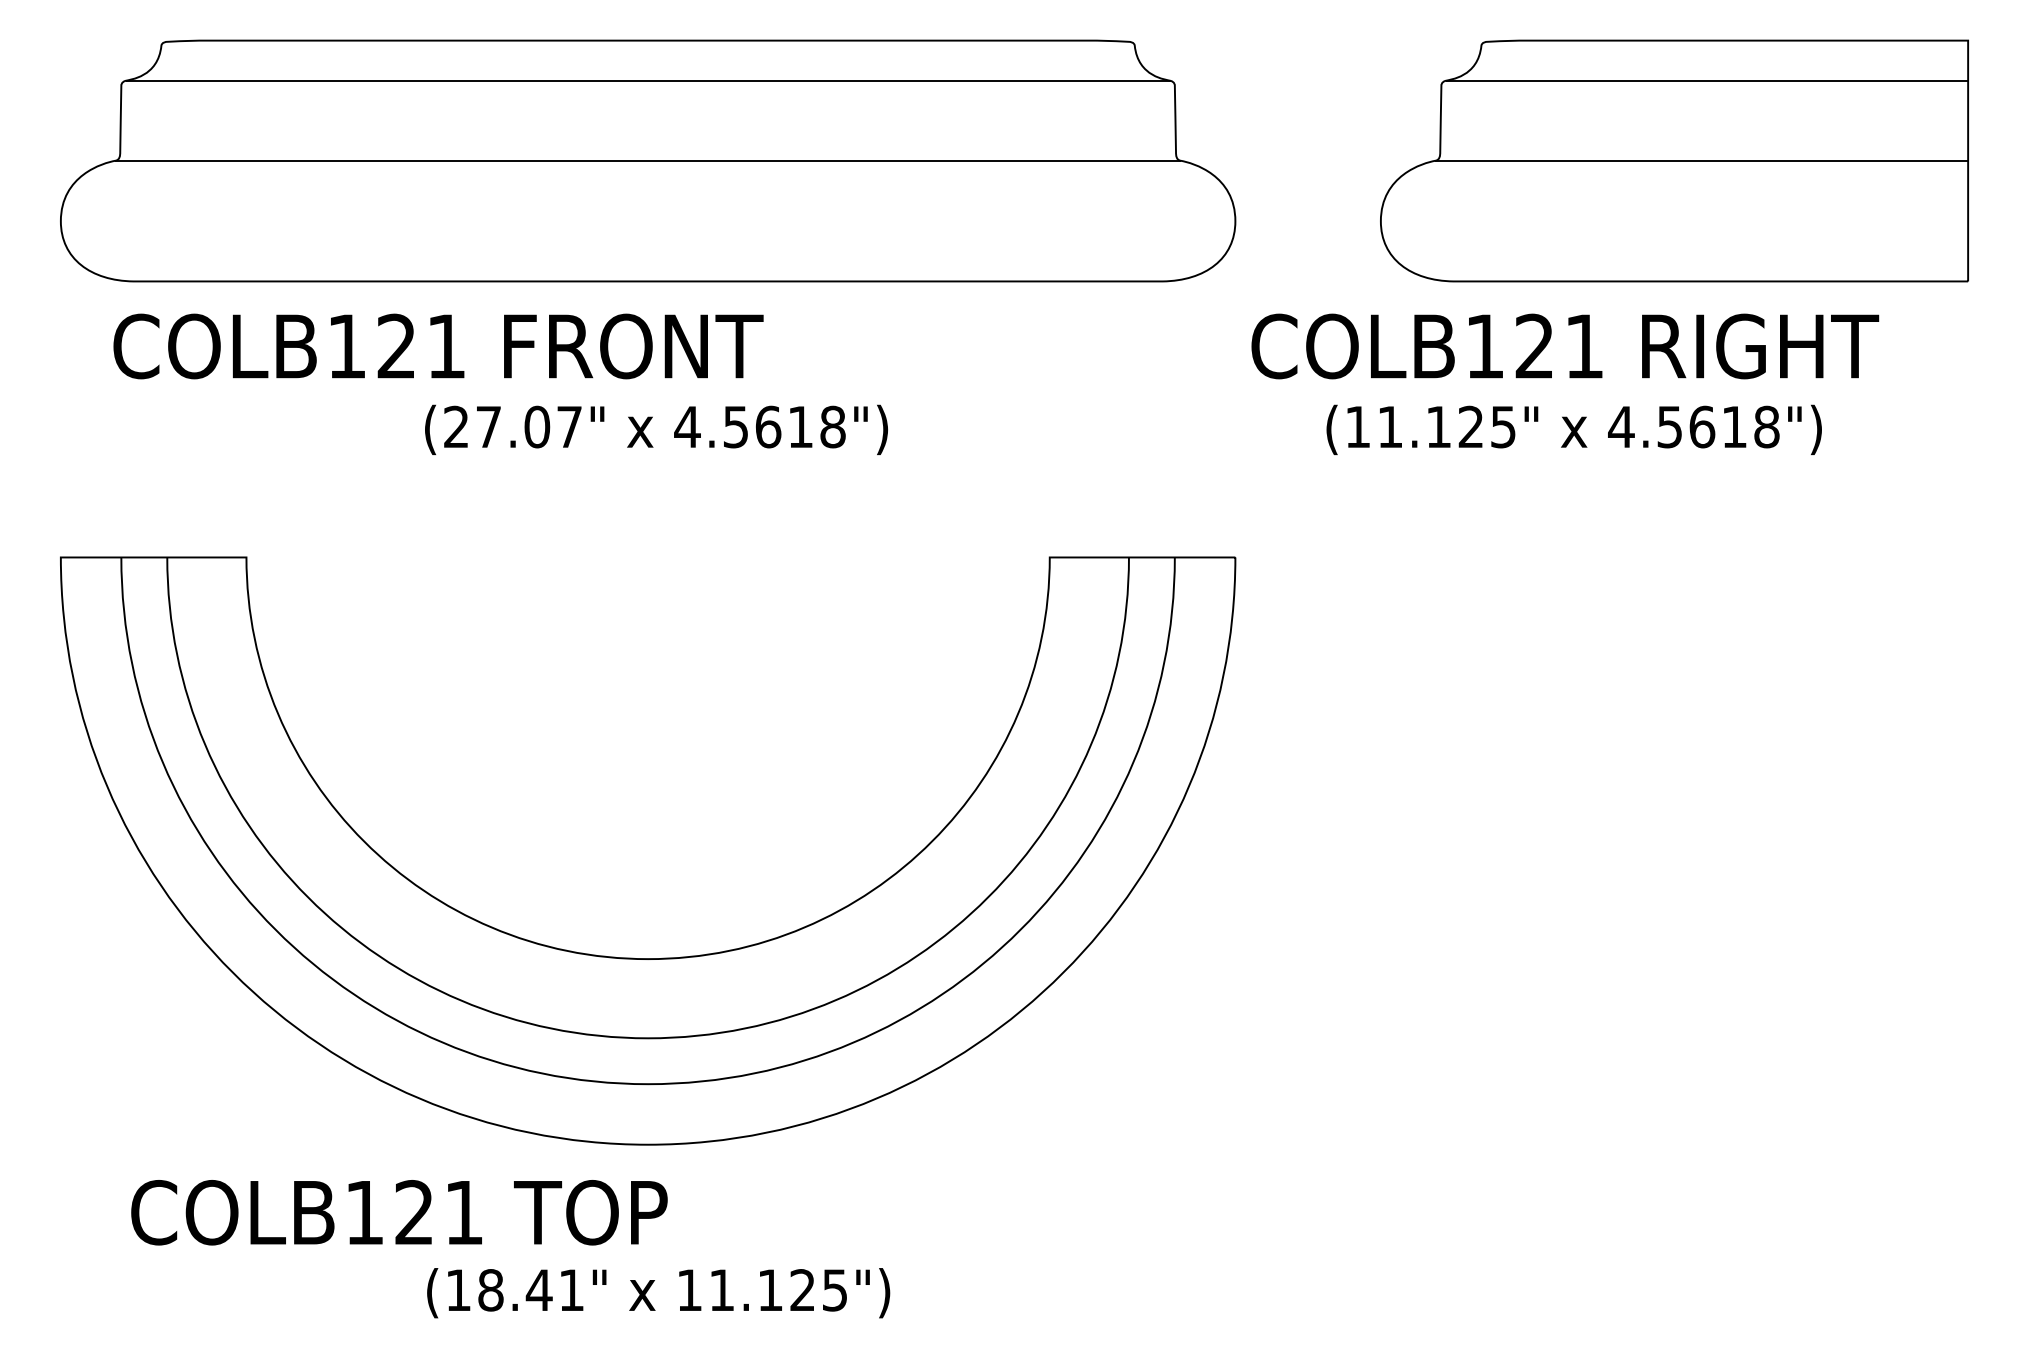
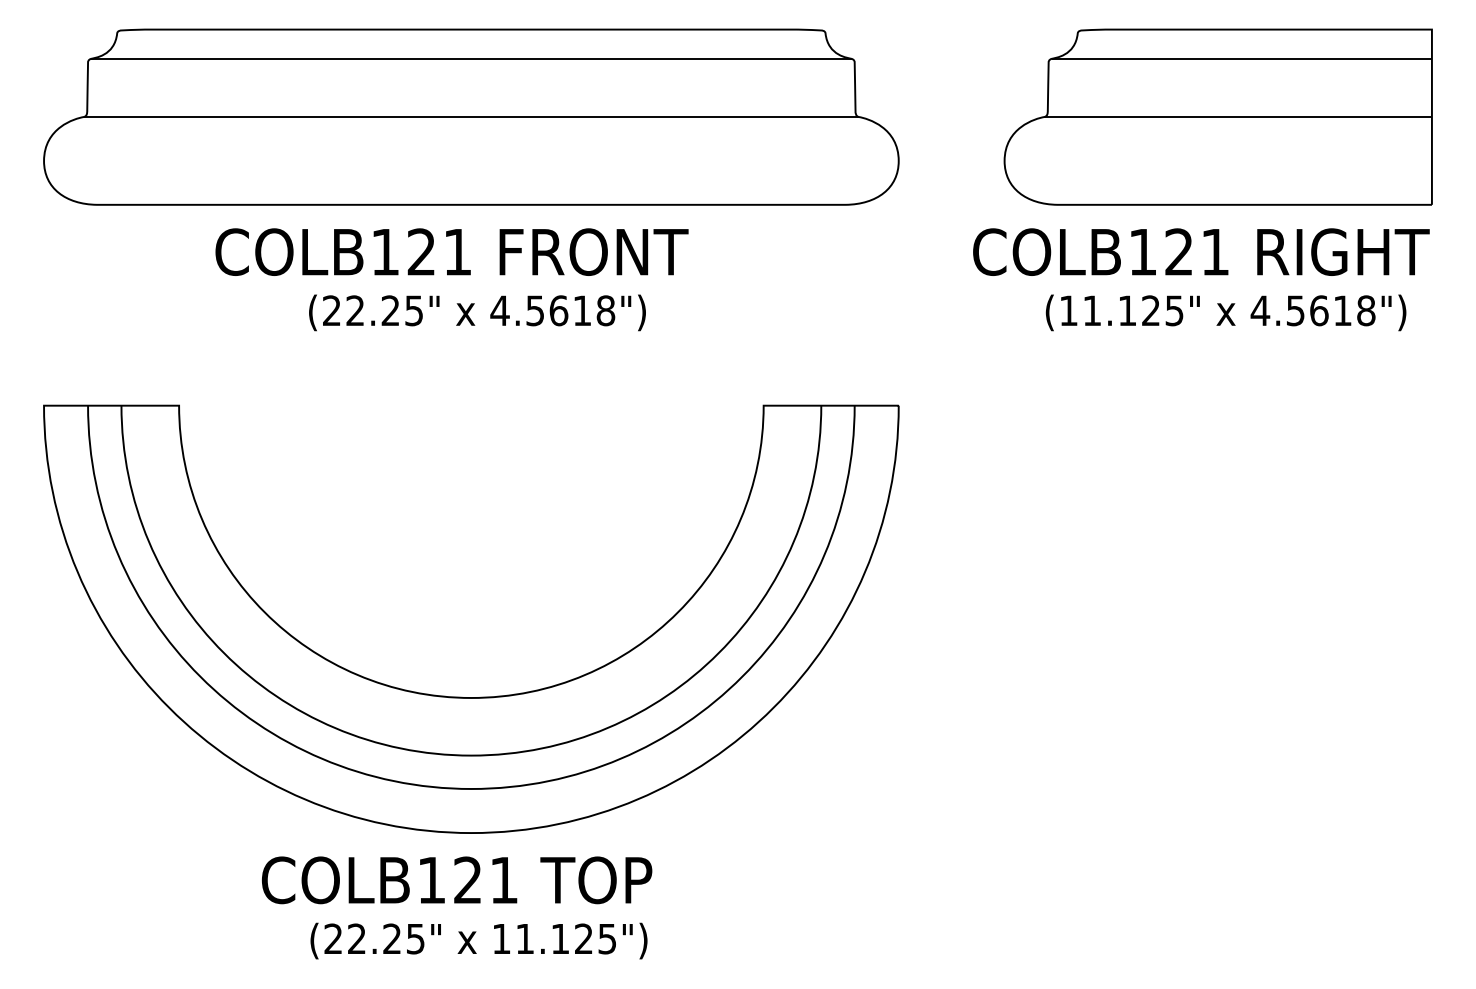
text: (438, 346) -> (452, 252), moved
text: (1565, 346) -> (1201, 252), moved
text: (528, 426) -> (384, 310), (27.07" -> (22.25"
text: (1573, 429) -> (1225, 312), moved
text: (399, 1212) -> (457, 880), moved
text: (514, 1290) -> (374, 939), (18.41" -> (22.25"

